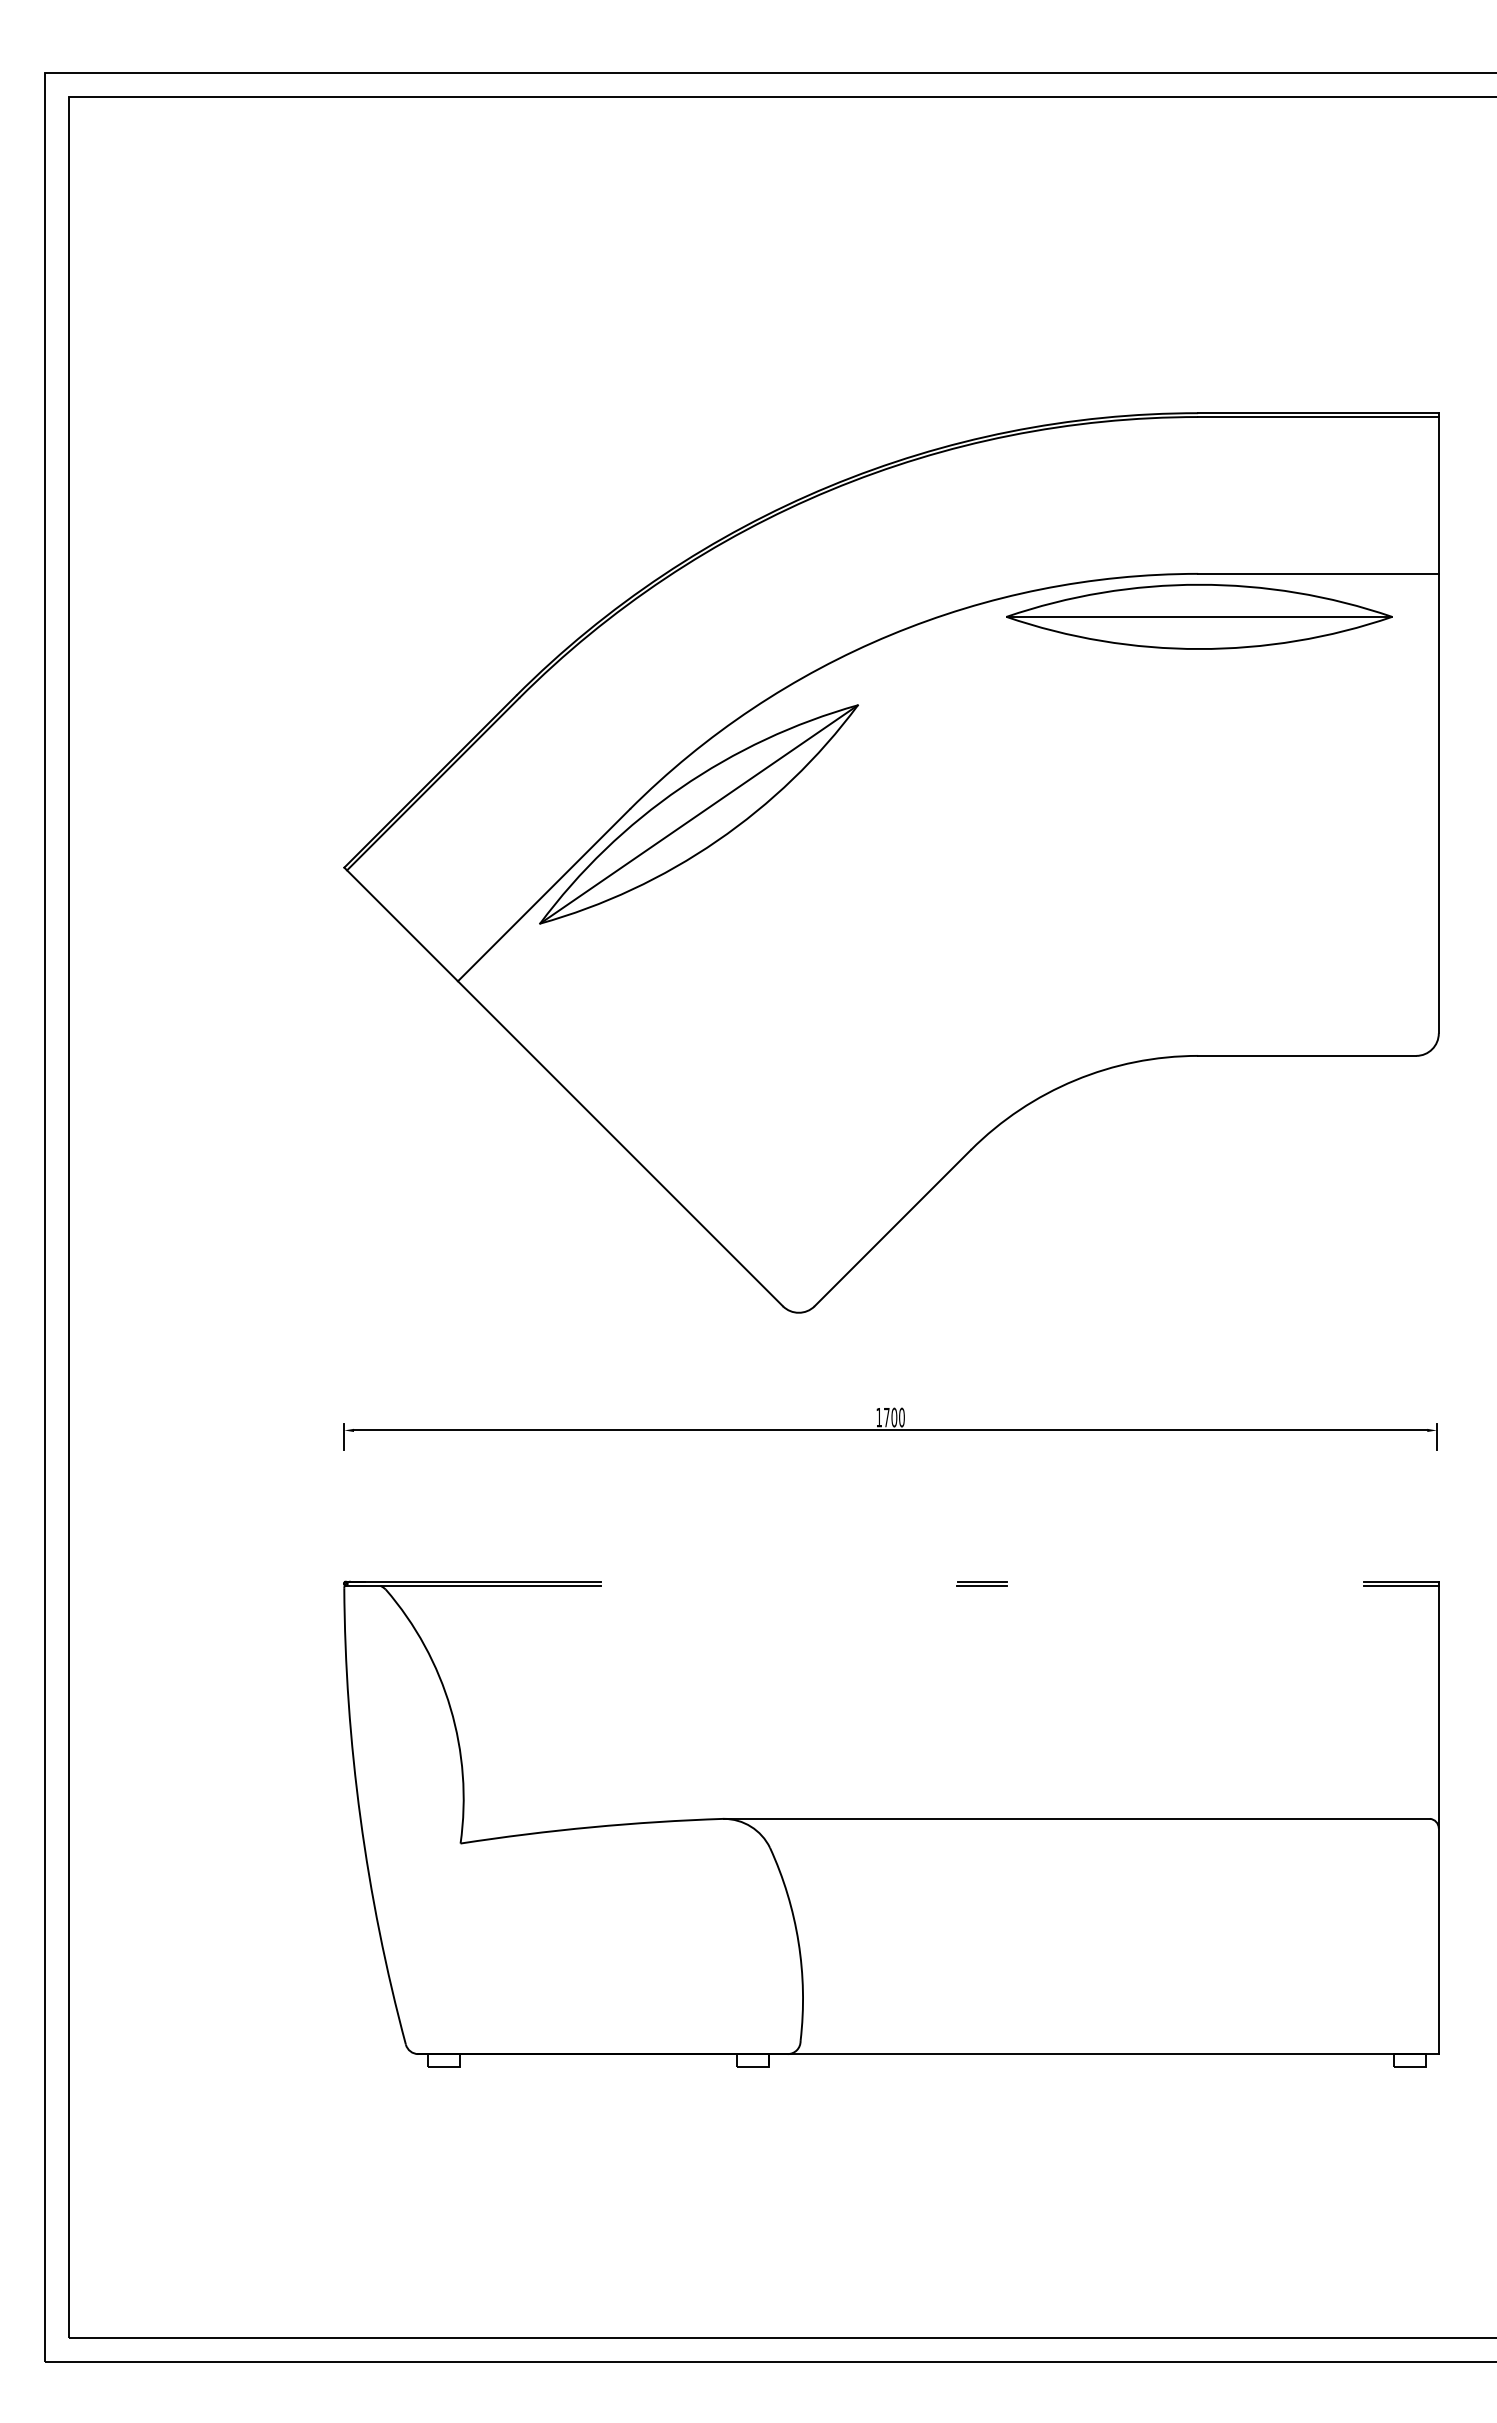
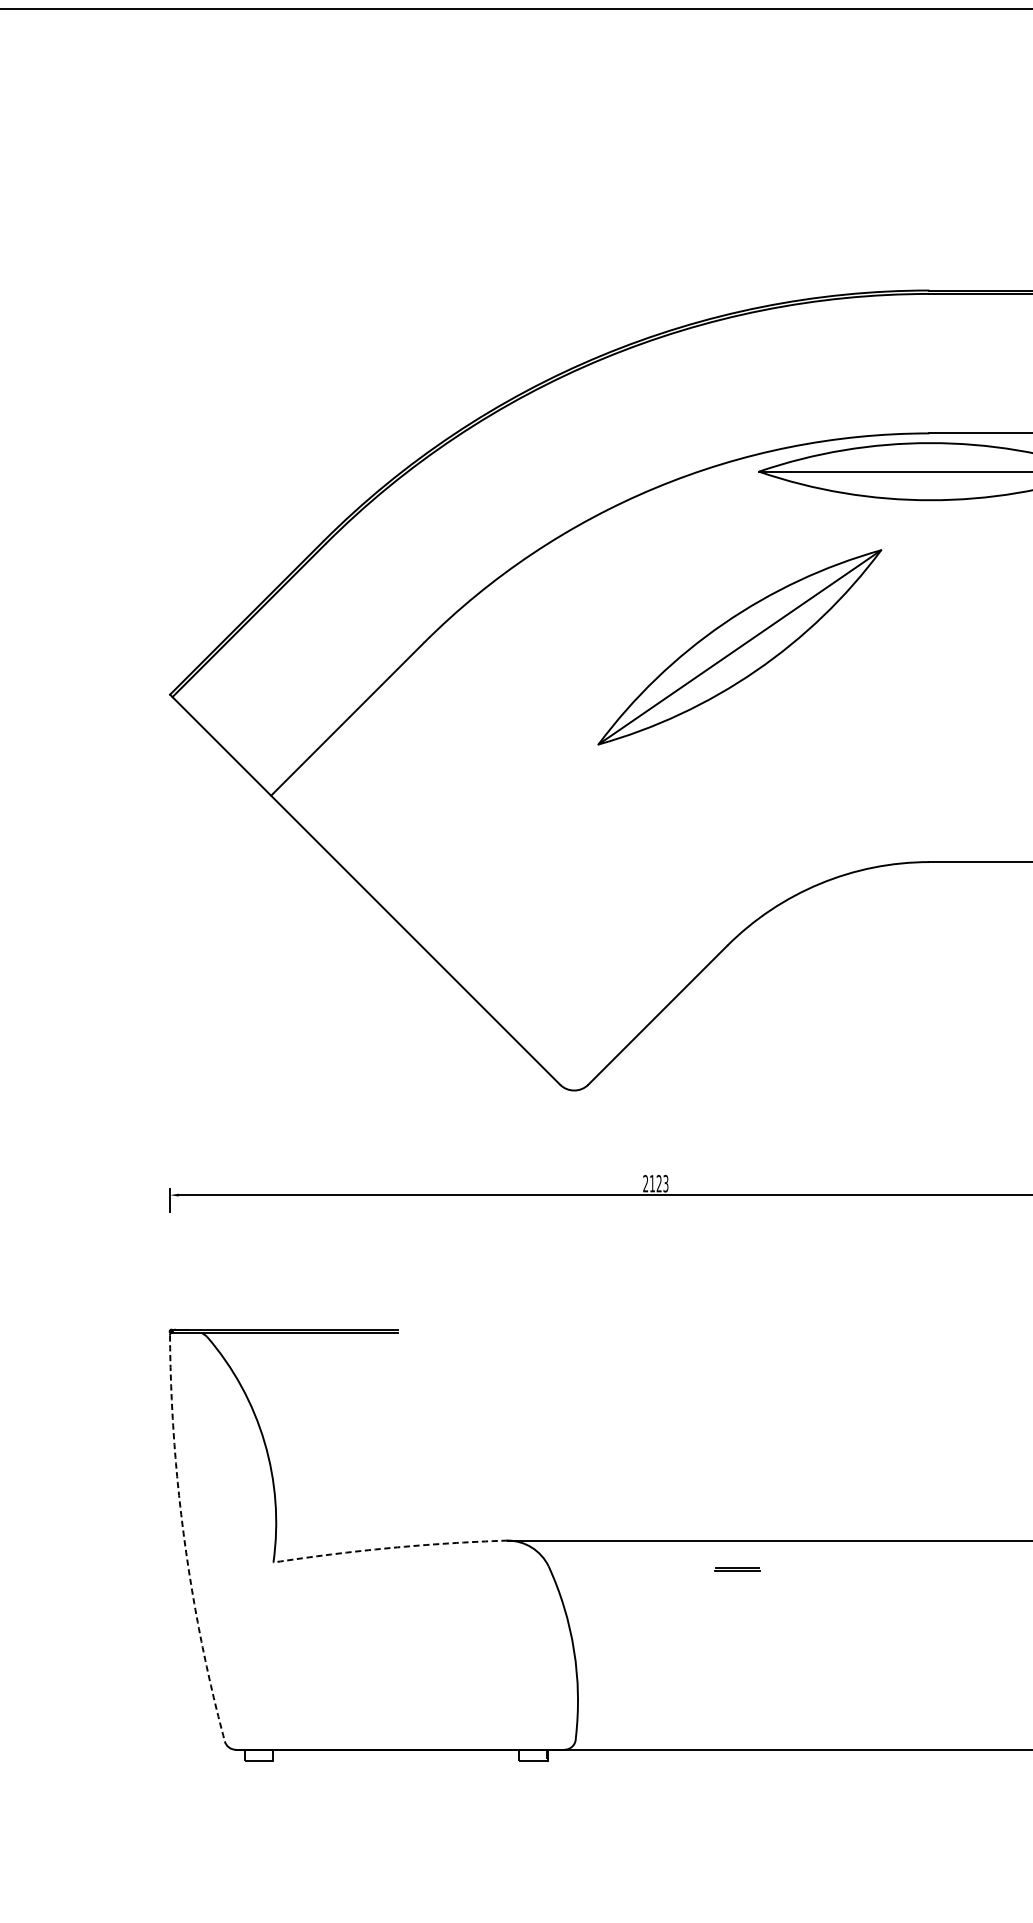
part: (698, 814) -> (739, 647), moved
text: (890, 1417) -> (655, 1183), 1700 -> 2123
part: (981, 1583) -> (736, 1569), moved
arc: (360, 1818) -> (184, 1540), solid -> dashed
arc: (591, 1827) -> (389, 1548), solid -> dashed

